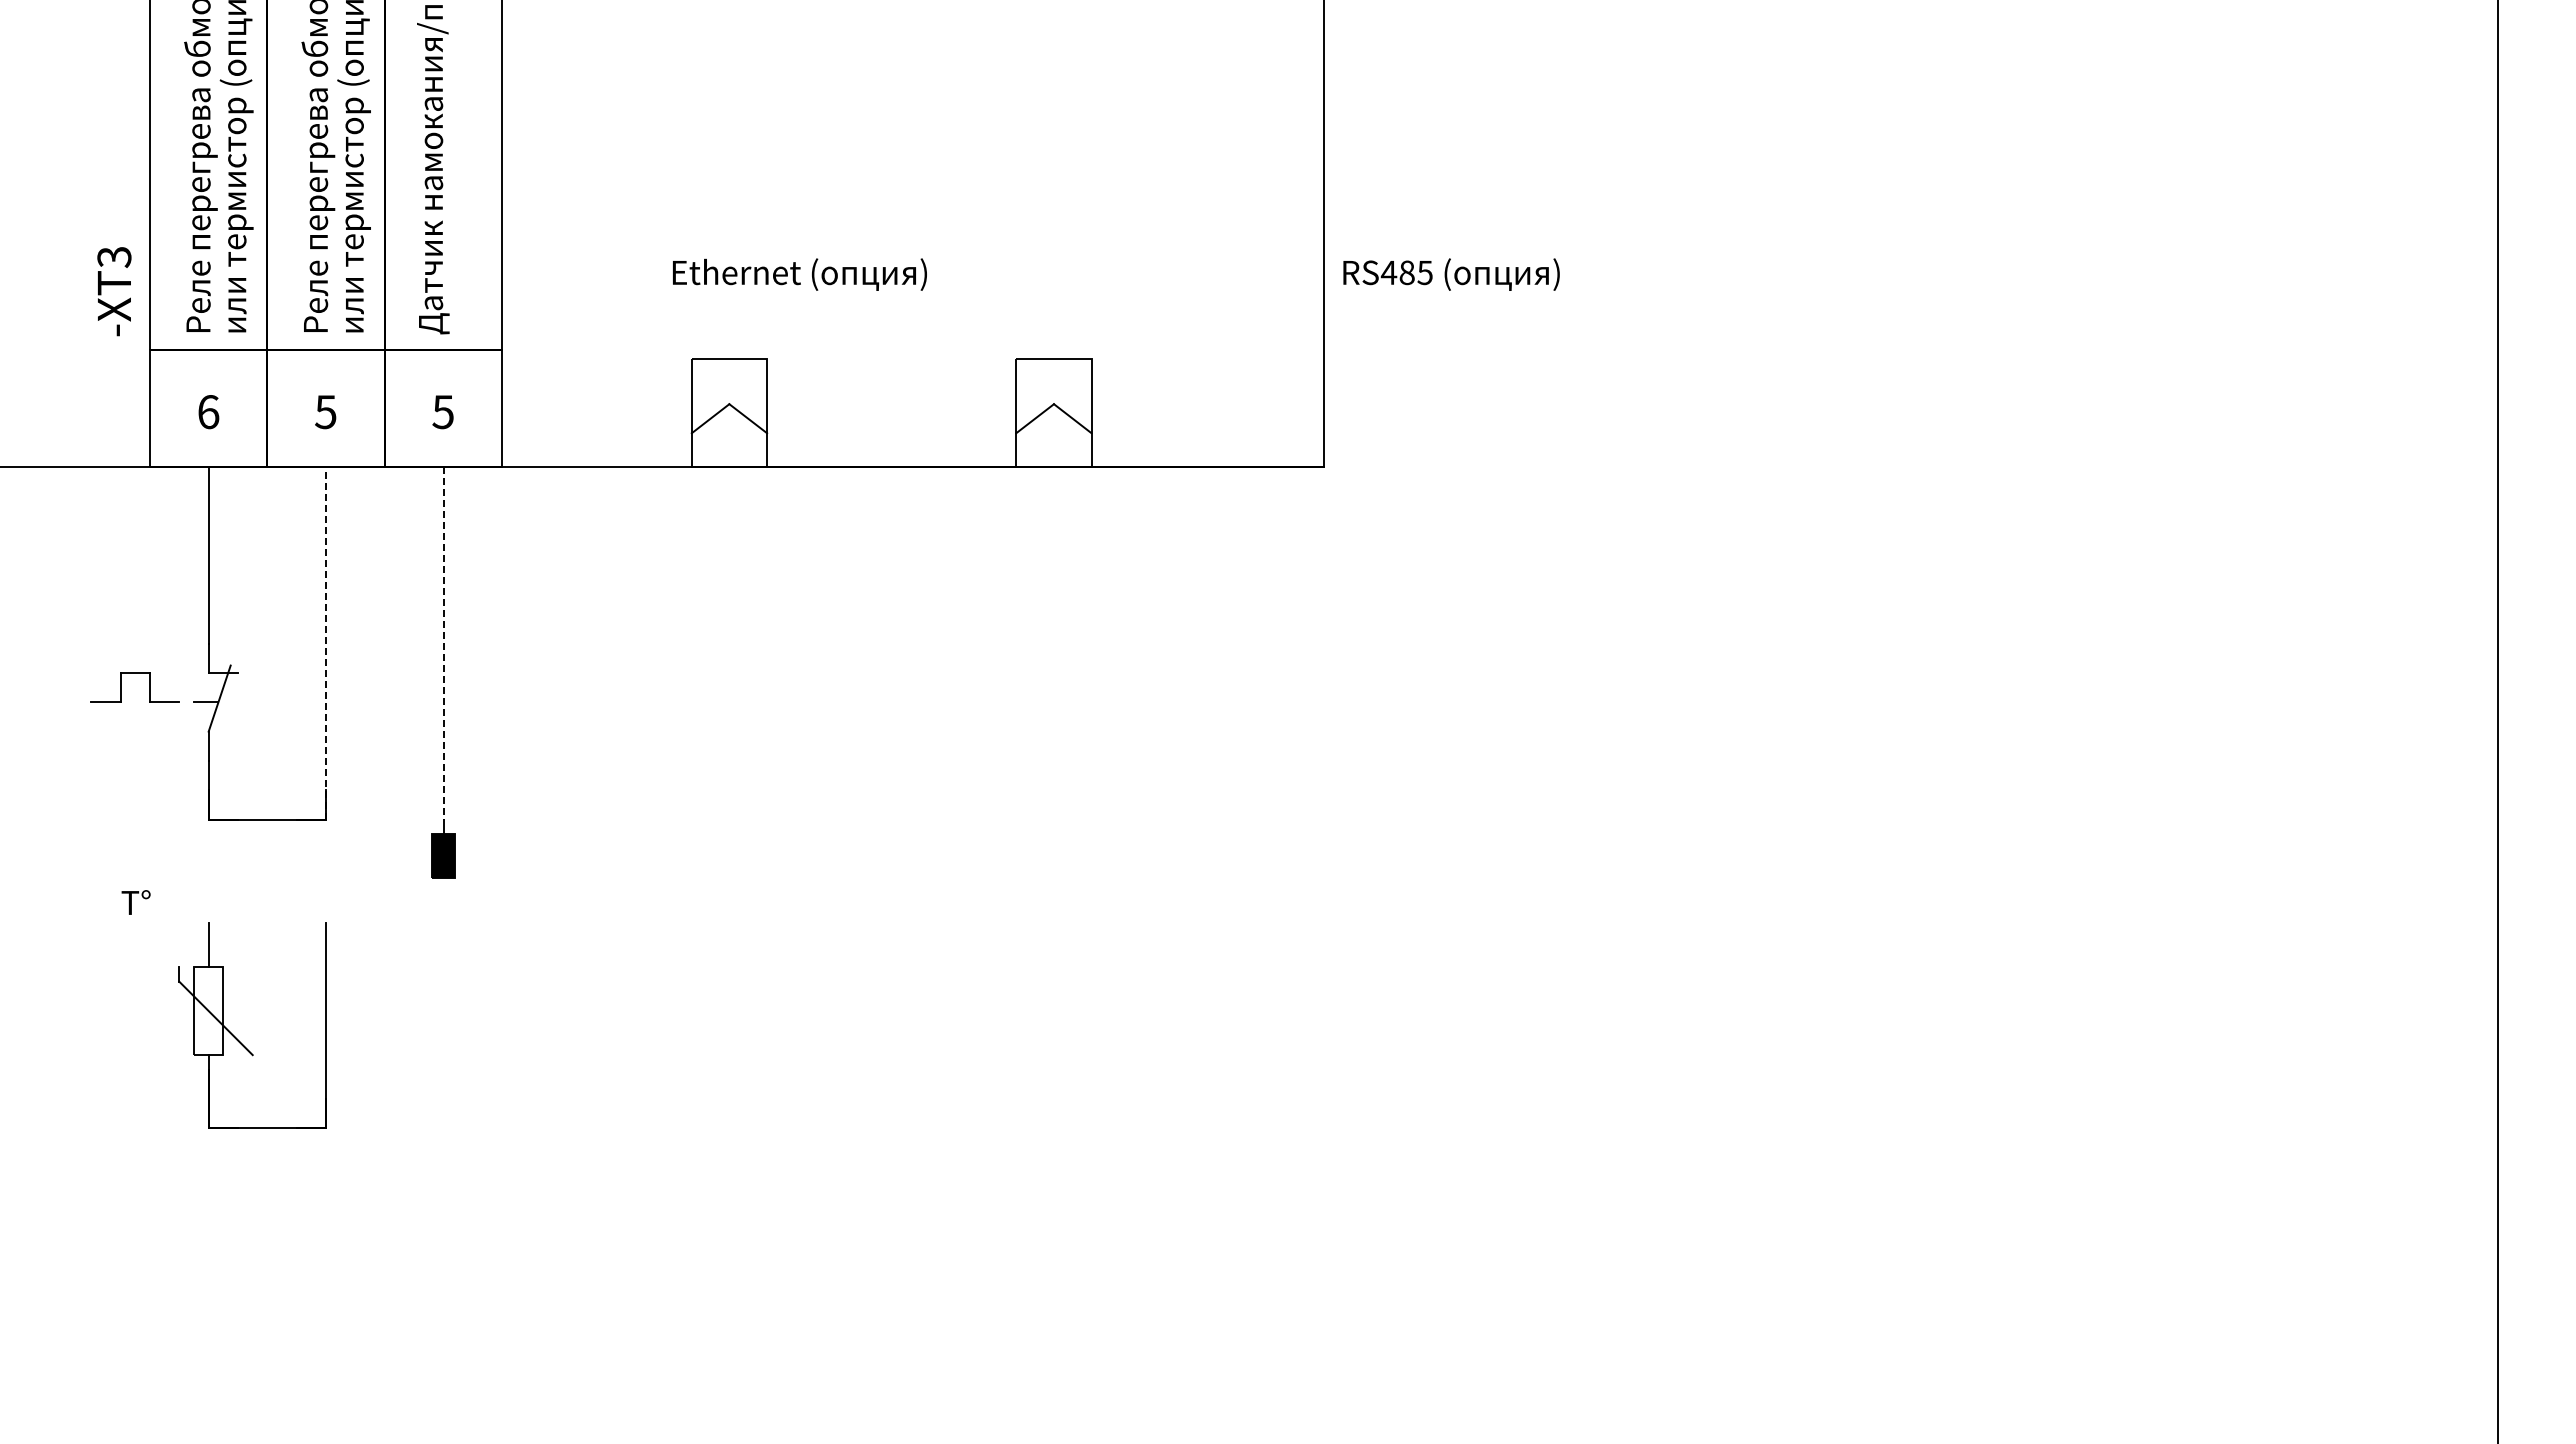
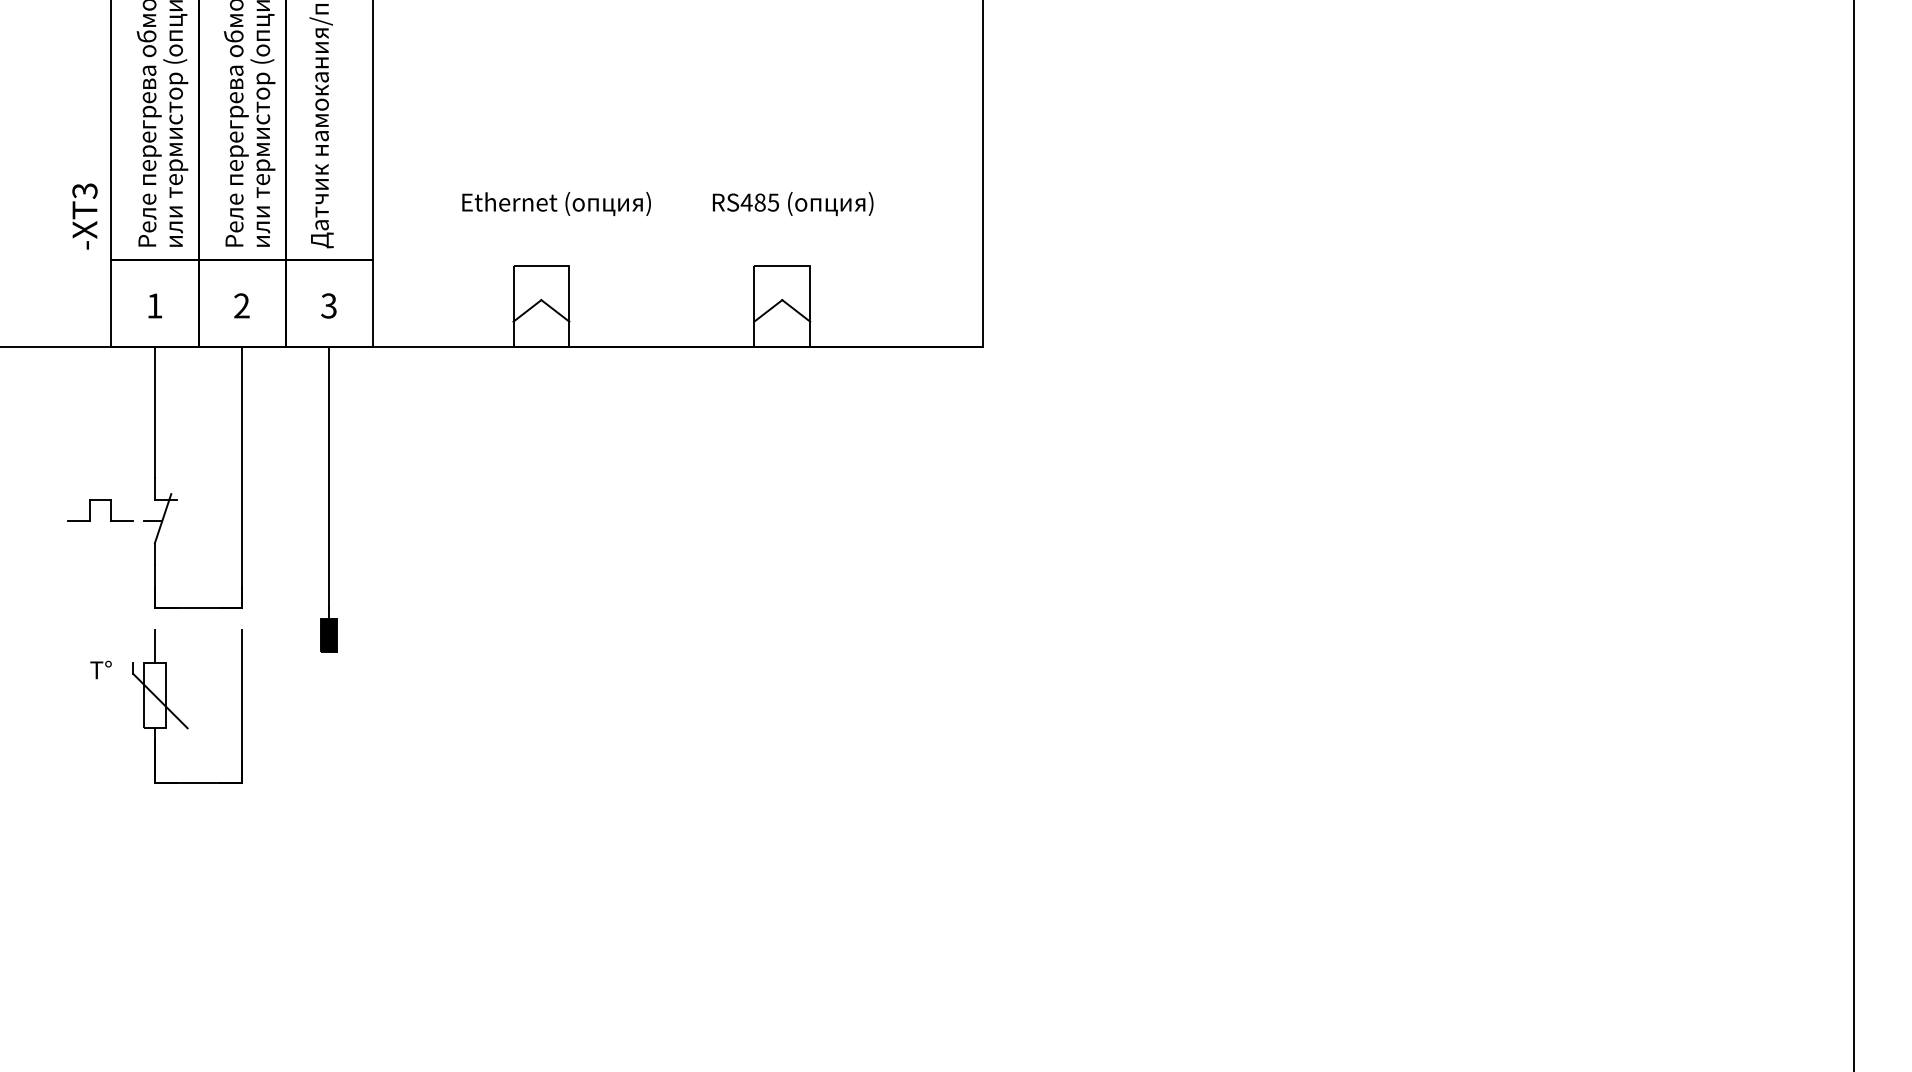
text: (799, 274) -> (556, 203), moved
text: (1451, 274) -> (793, 203), moved
text: (442, 411) -> (328, 305), 5 -> 3
text: (208, 412) -> (154, 306), 6 -> 1
text: (325, 412) -> (241, 306), 5 -> 2
line: (326, 643) -> (242, 477), dashed -> solid
line: (443, 644) -> (329, 478), dashed -> solid
part: (238, 1039) -> (177, 716), moved

